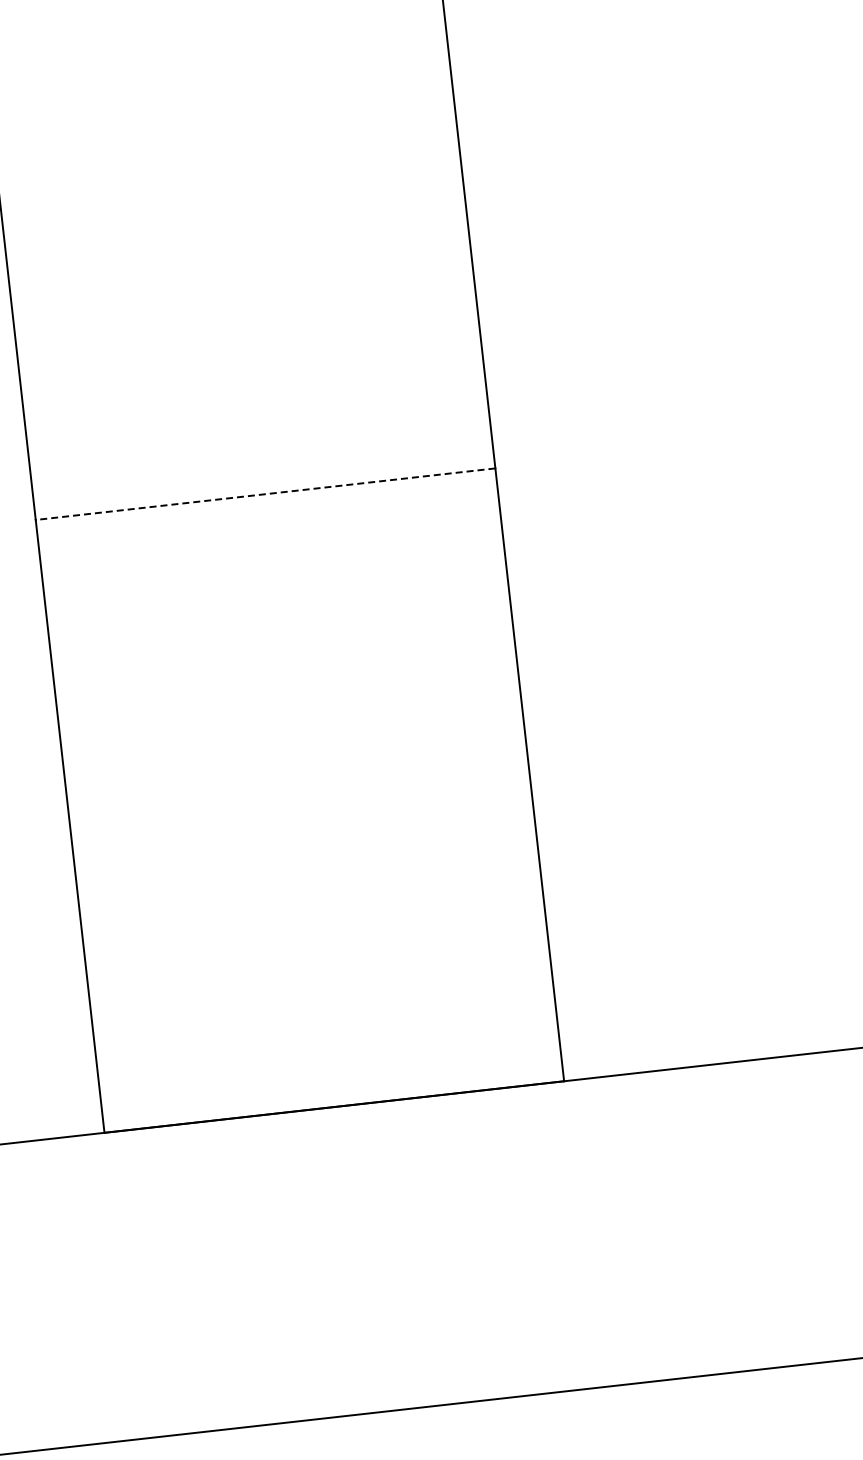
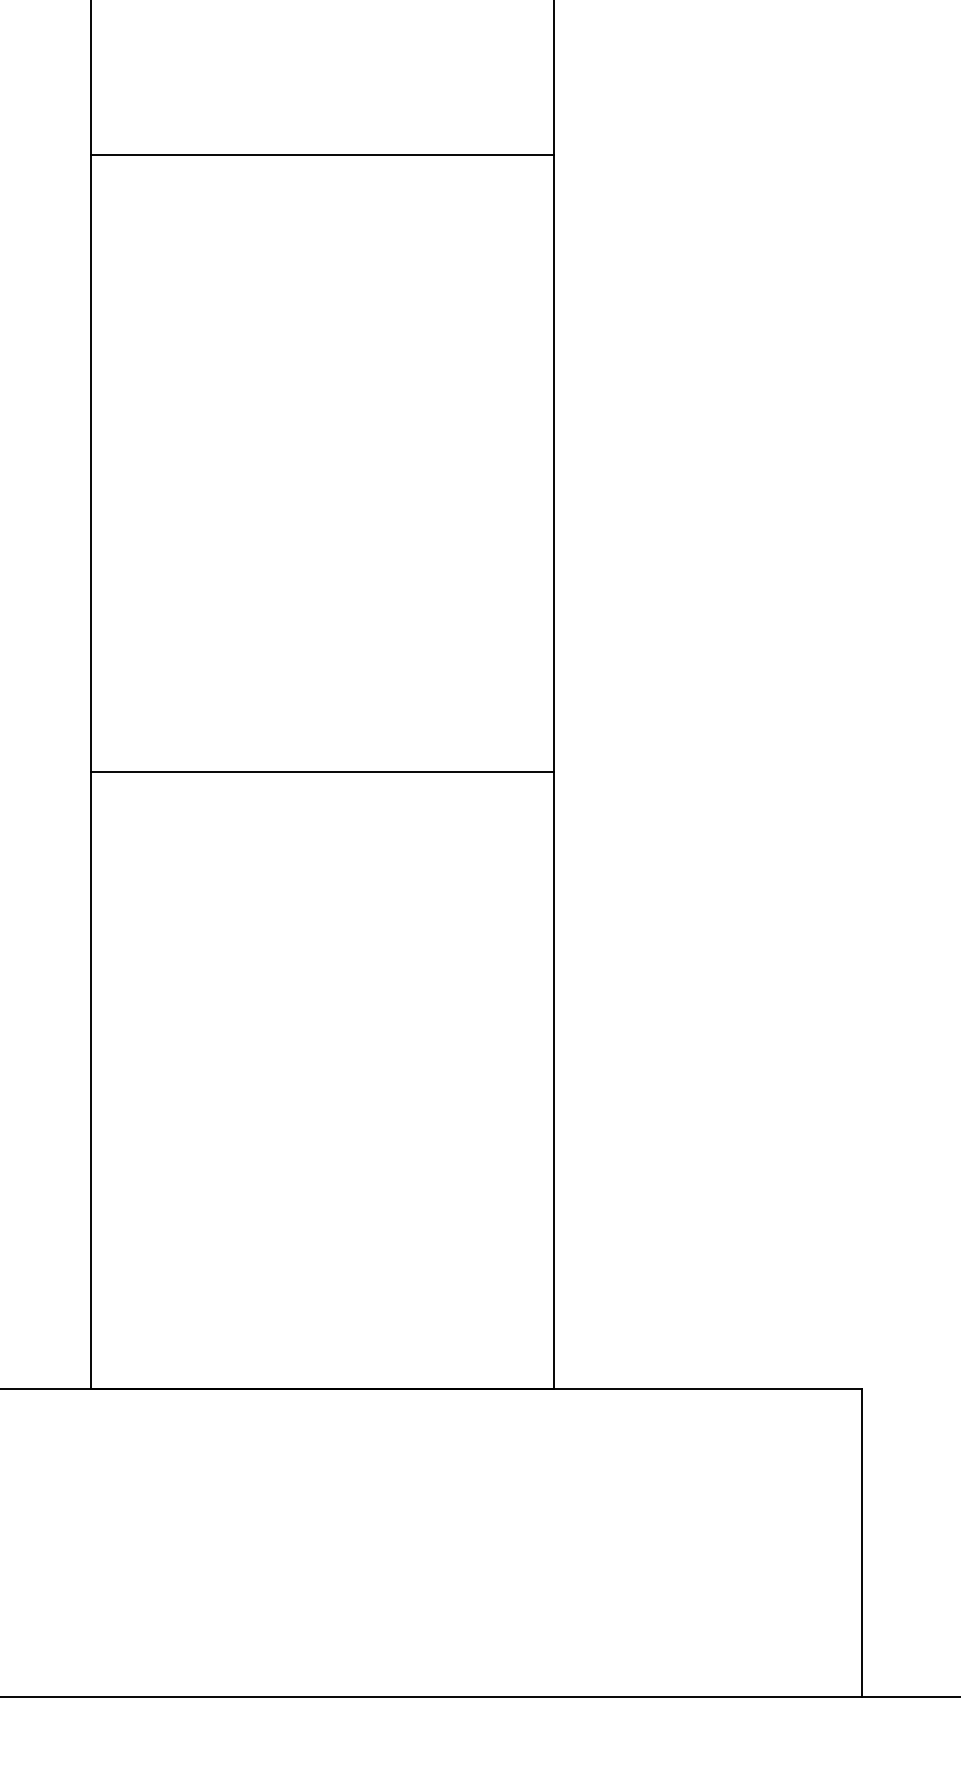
line: (264, 494) -> (321, 772), dashed -> solid

